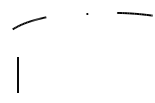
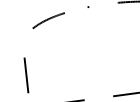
curve: (29, 22) -> (48, 19), moved

